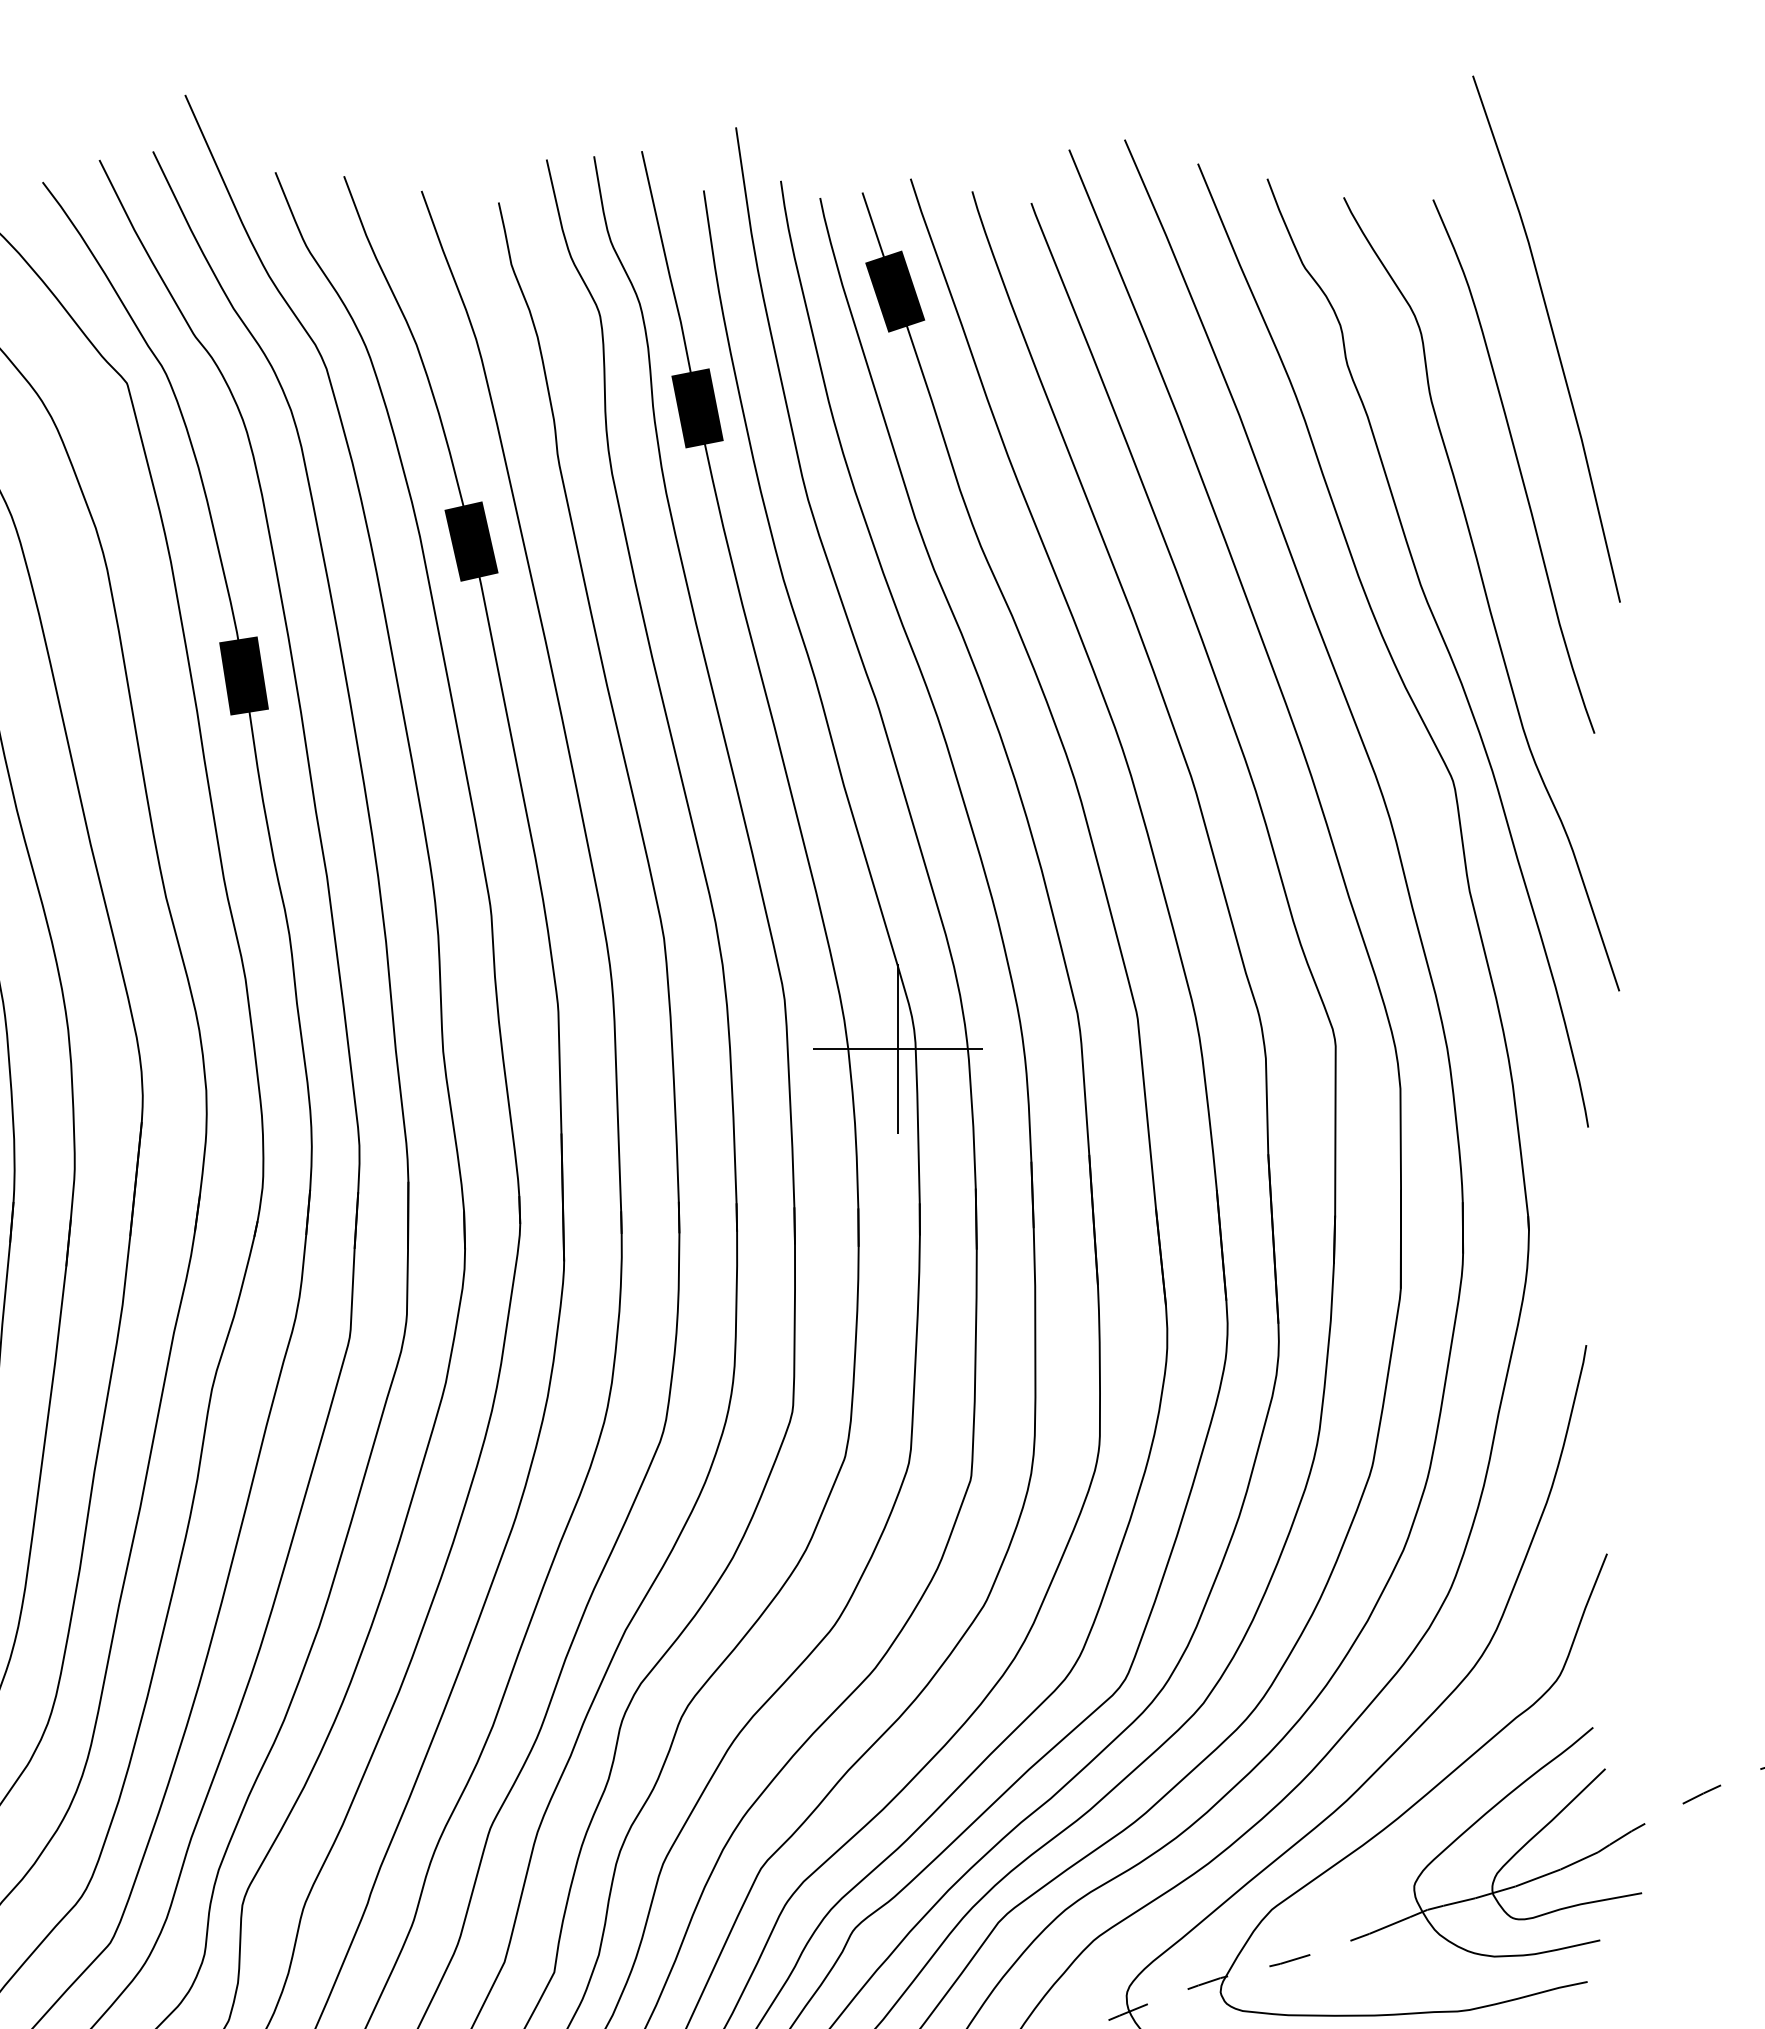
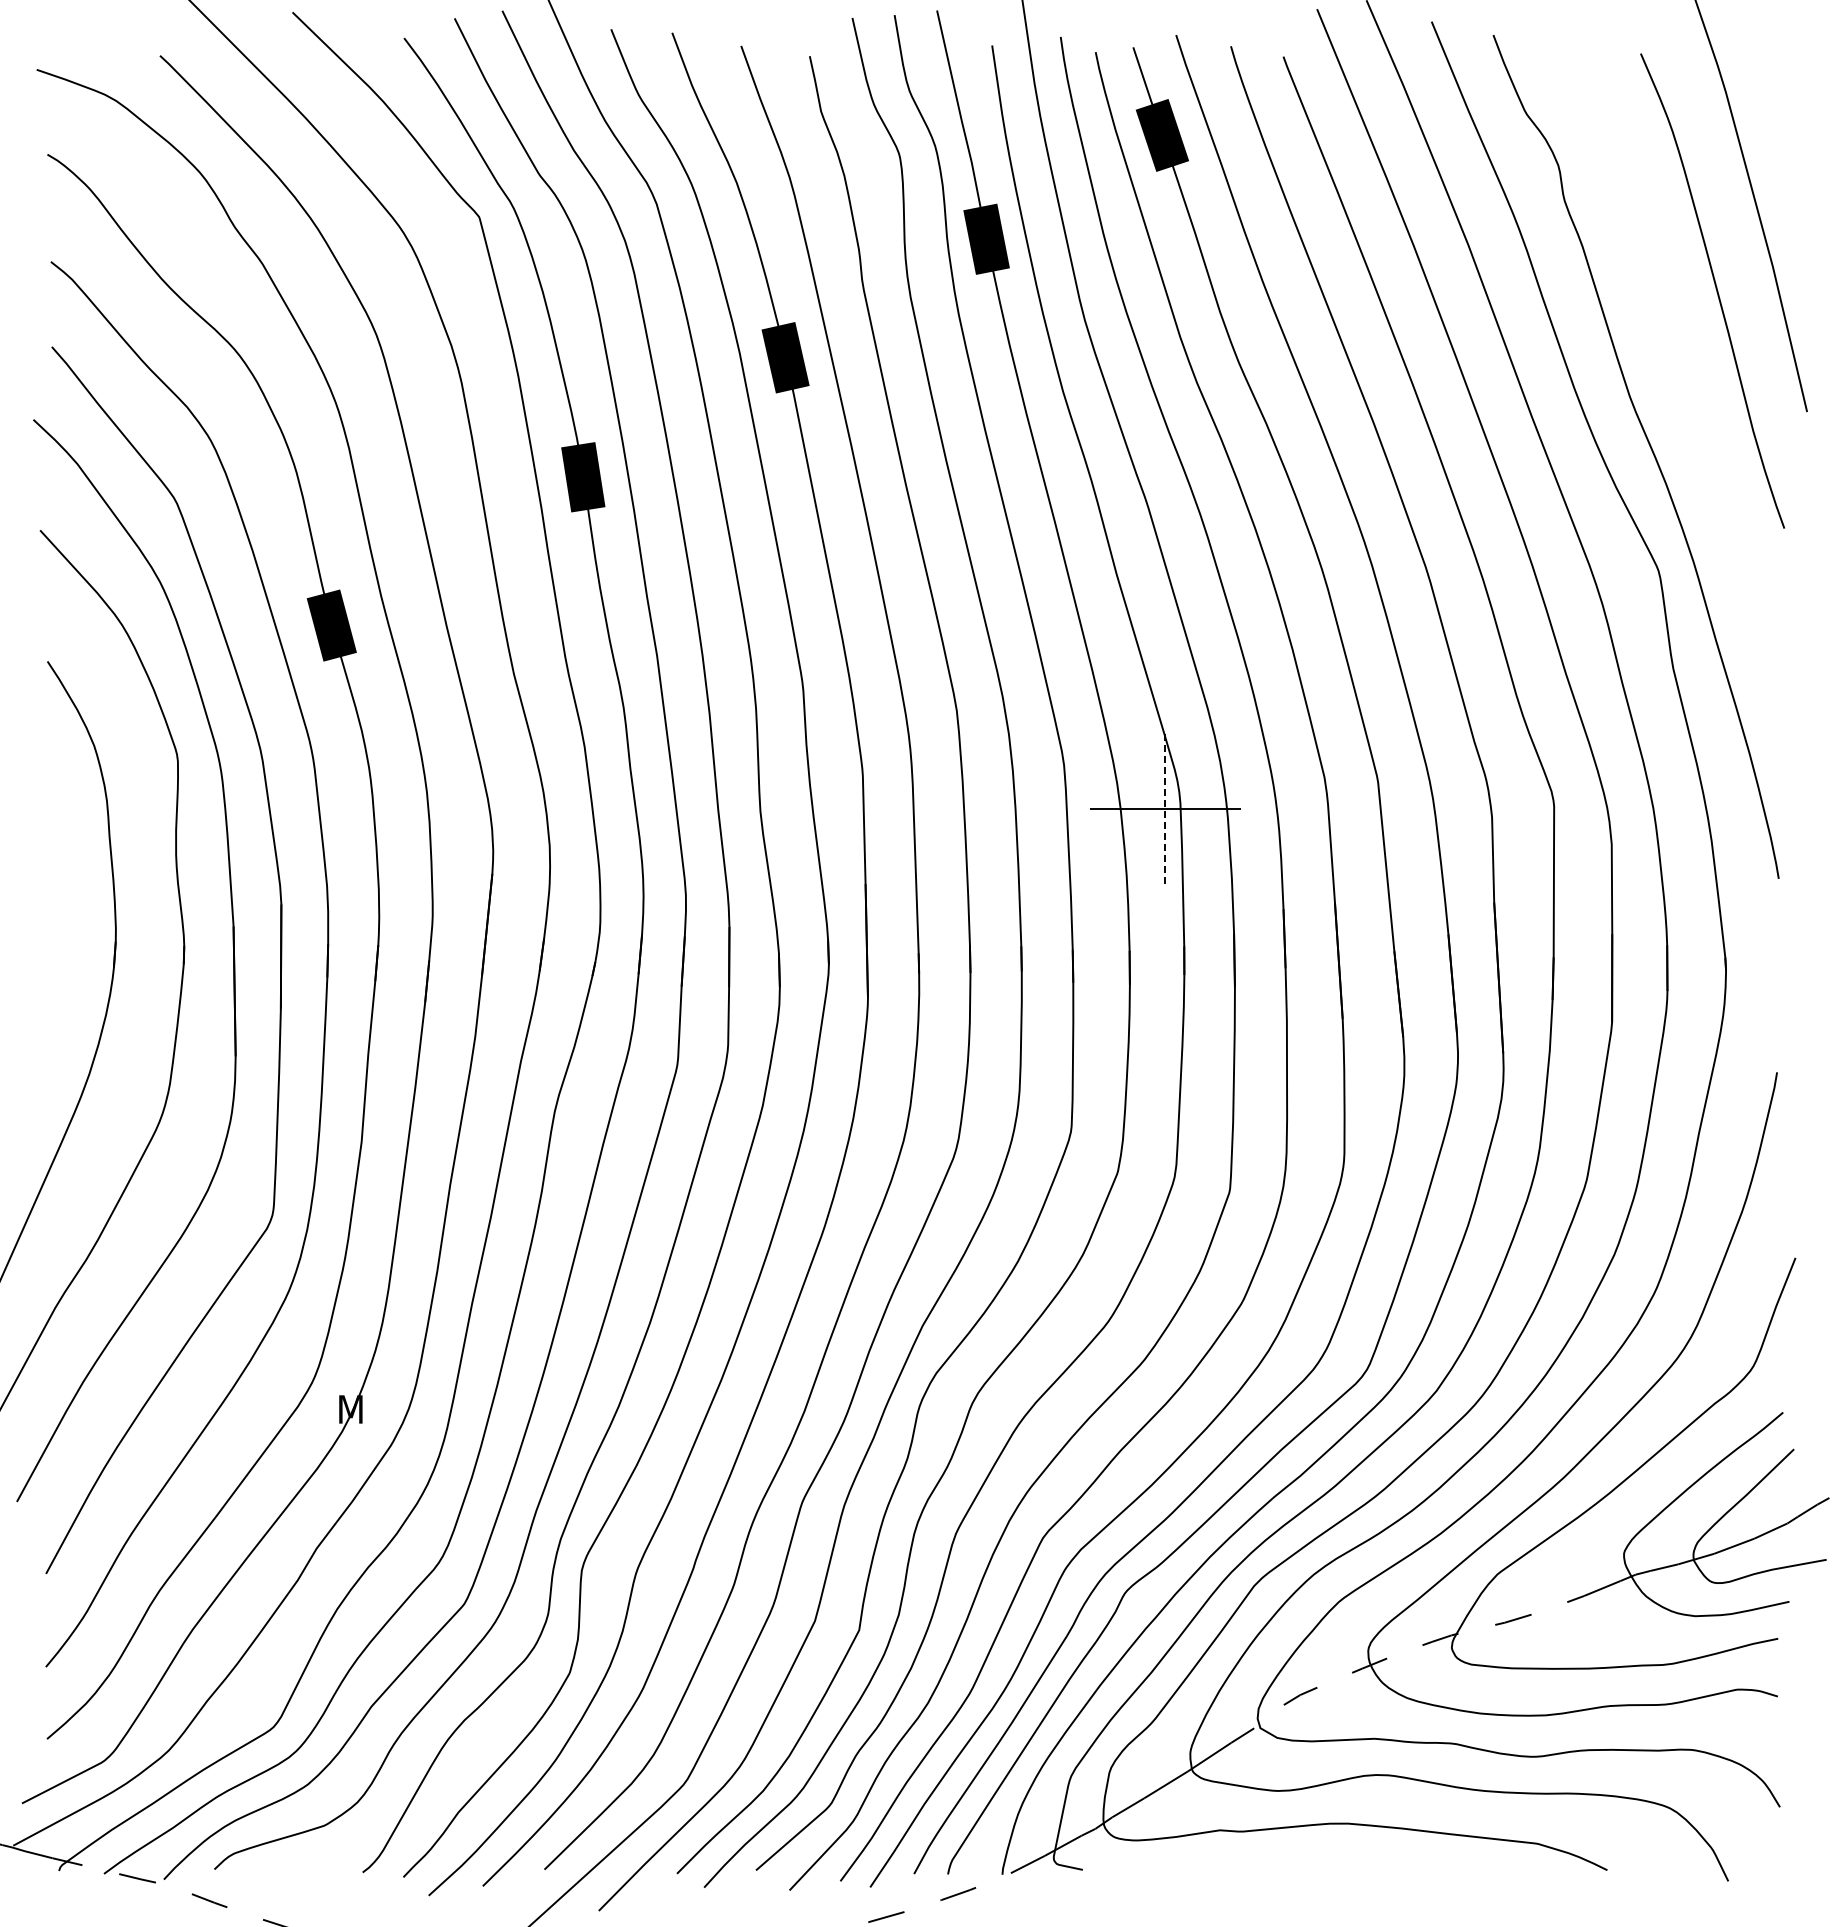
curve: (1484, 594) -> (1686, 404), removed
line: (898, 1049) -> (1165, 809), solid -> dashed

